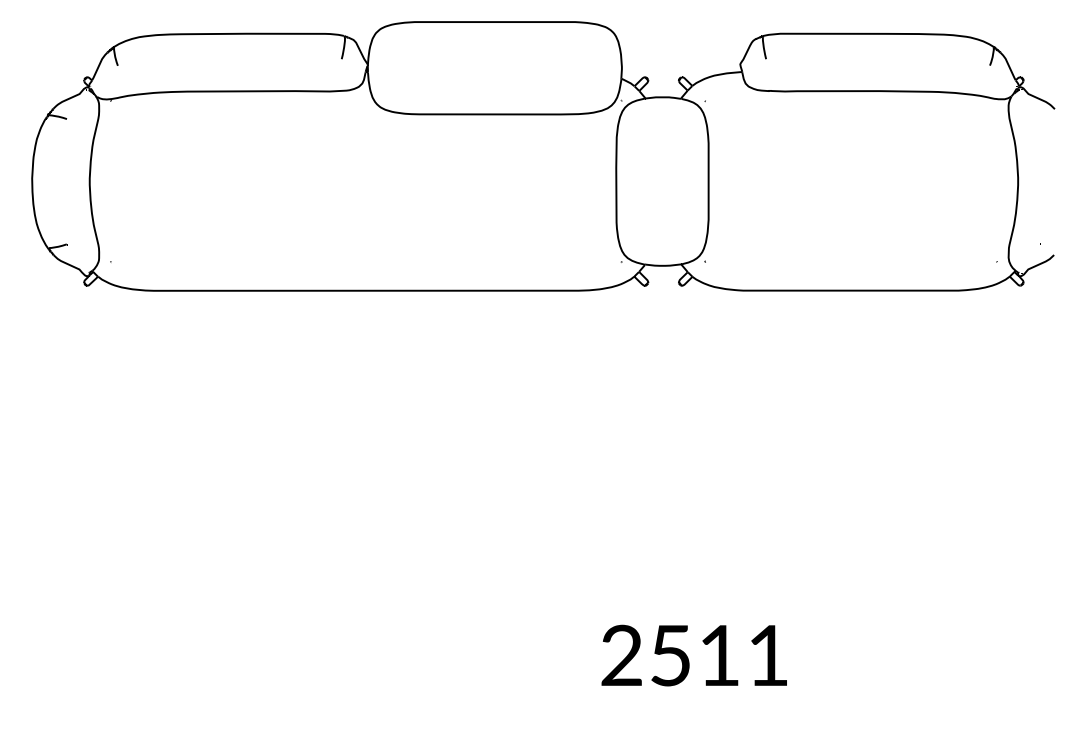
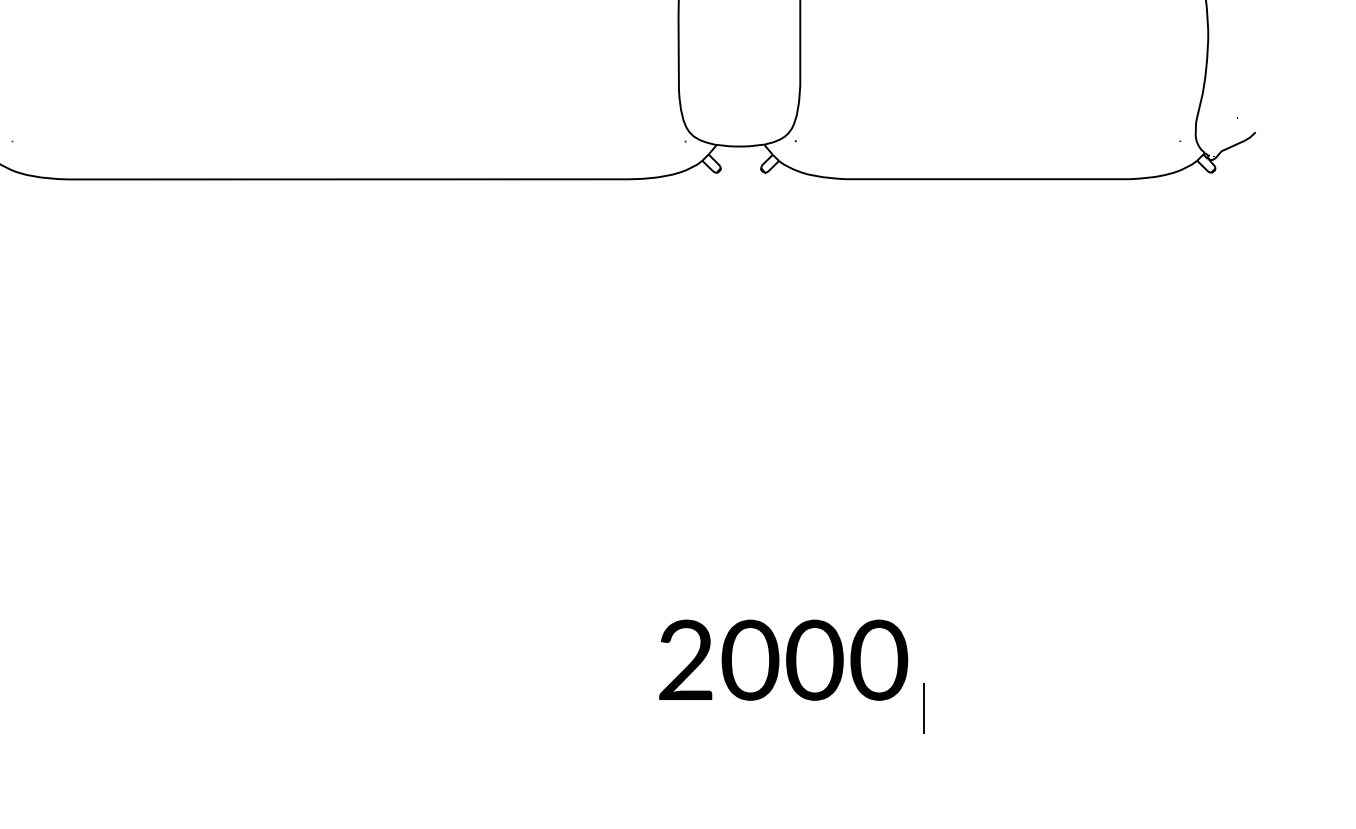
text: (719, 655) -> (814, 660), 2511 -> 2000
line: (802, 692) -> (924, 708), added

